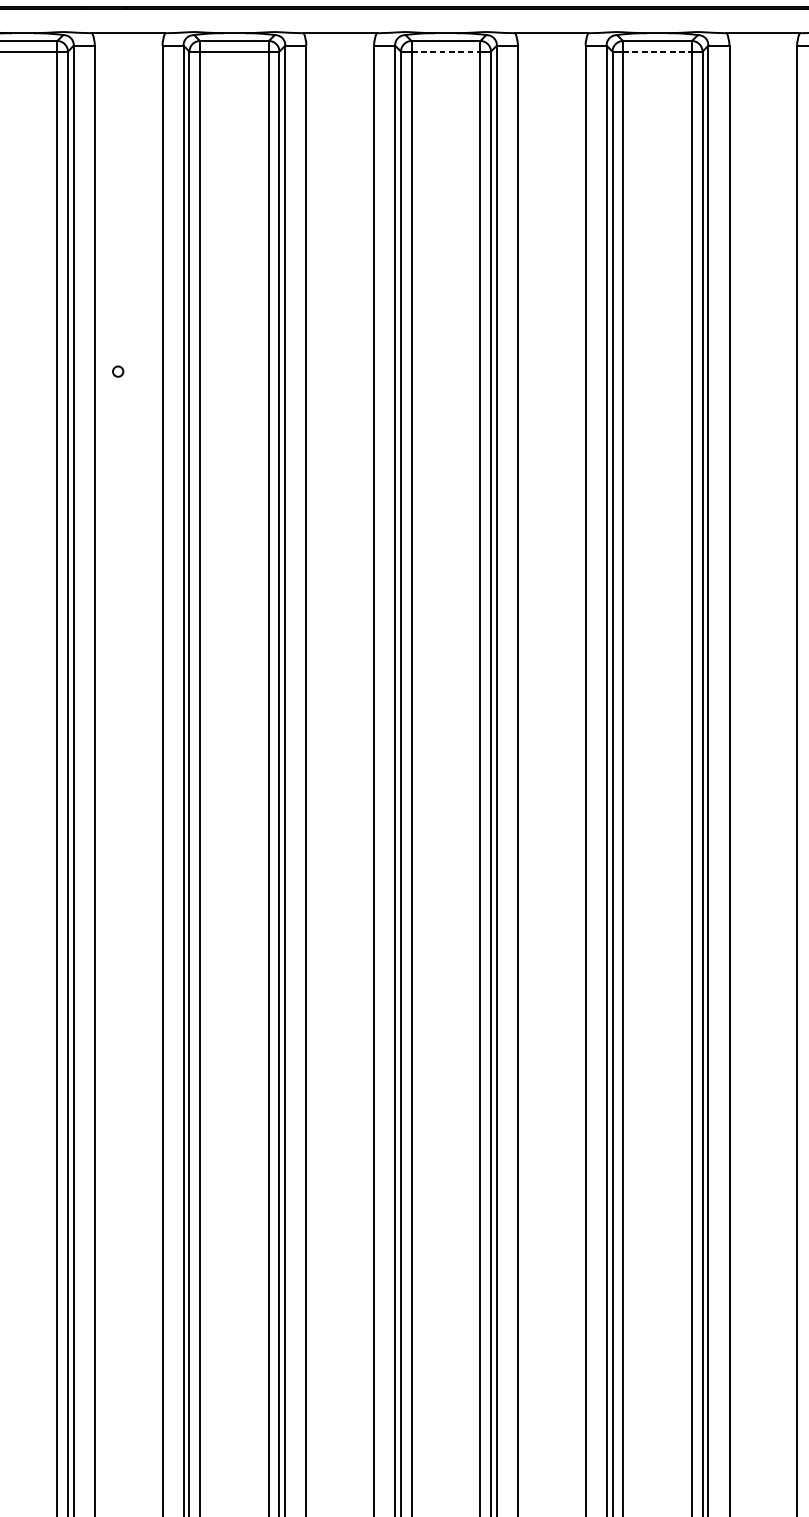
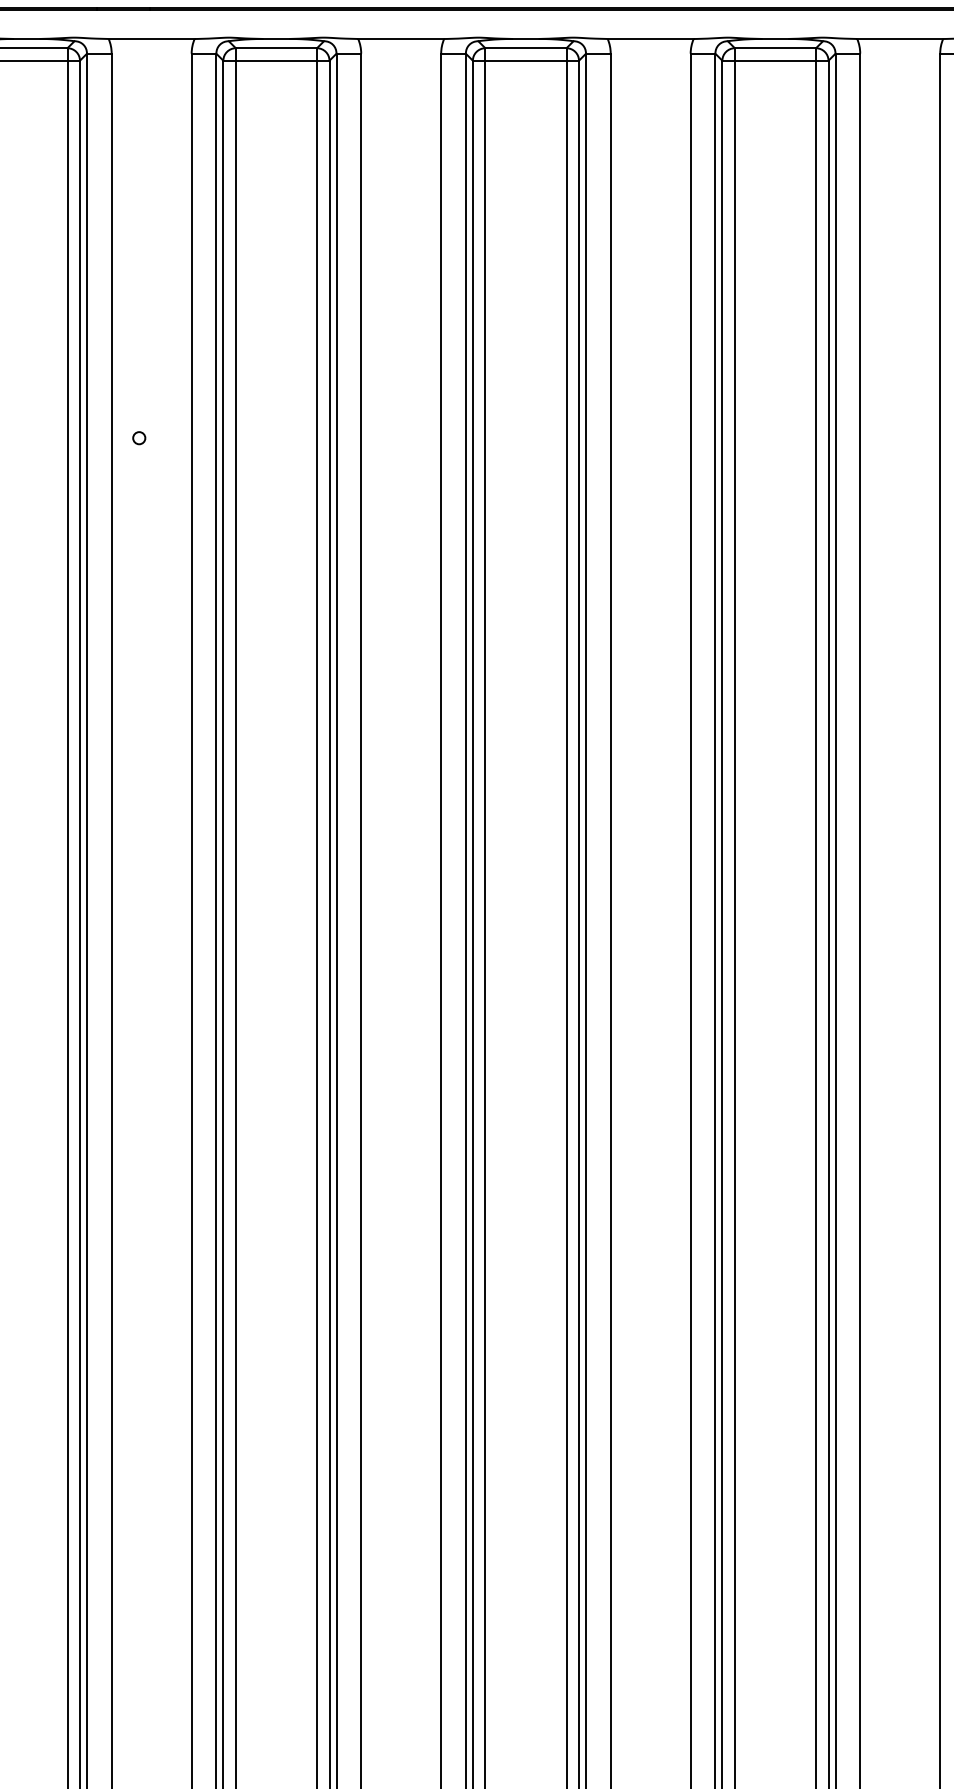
line: (445, 51) -> (525, 60), dashed -> solid
line: (657, 51) -> (775, 60), dashed -> solid

